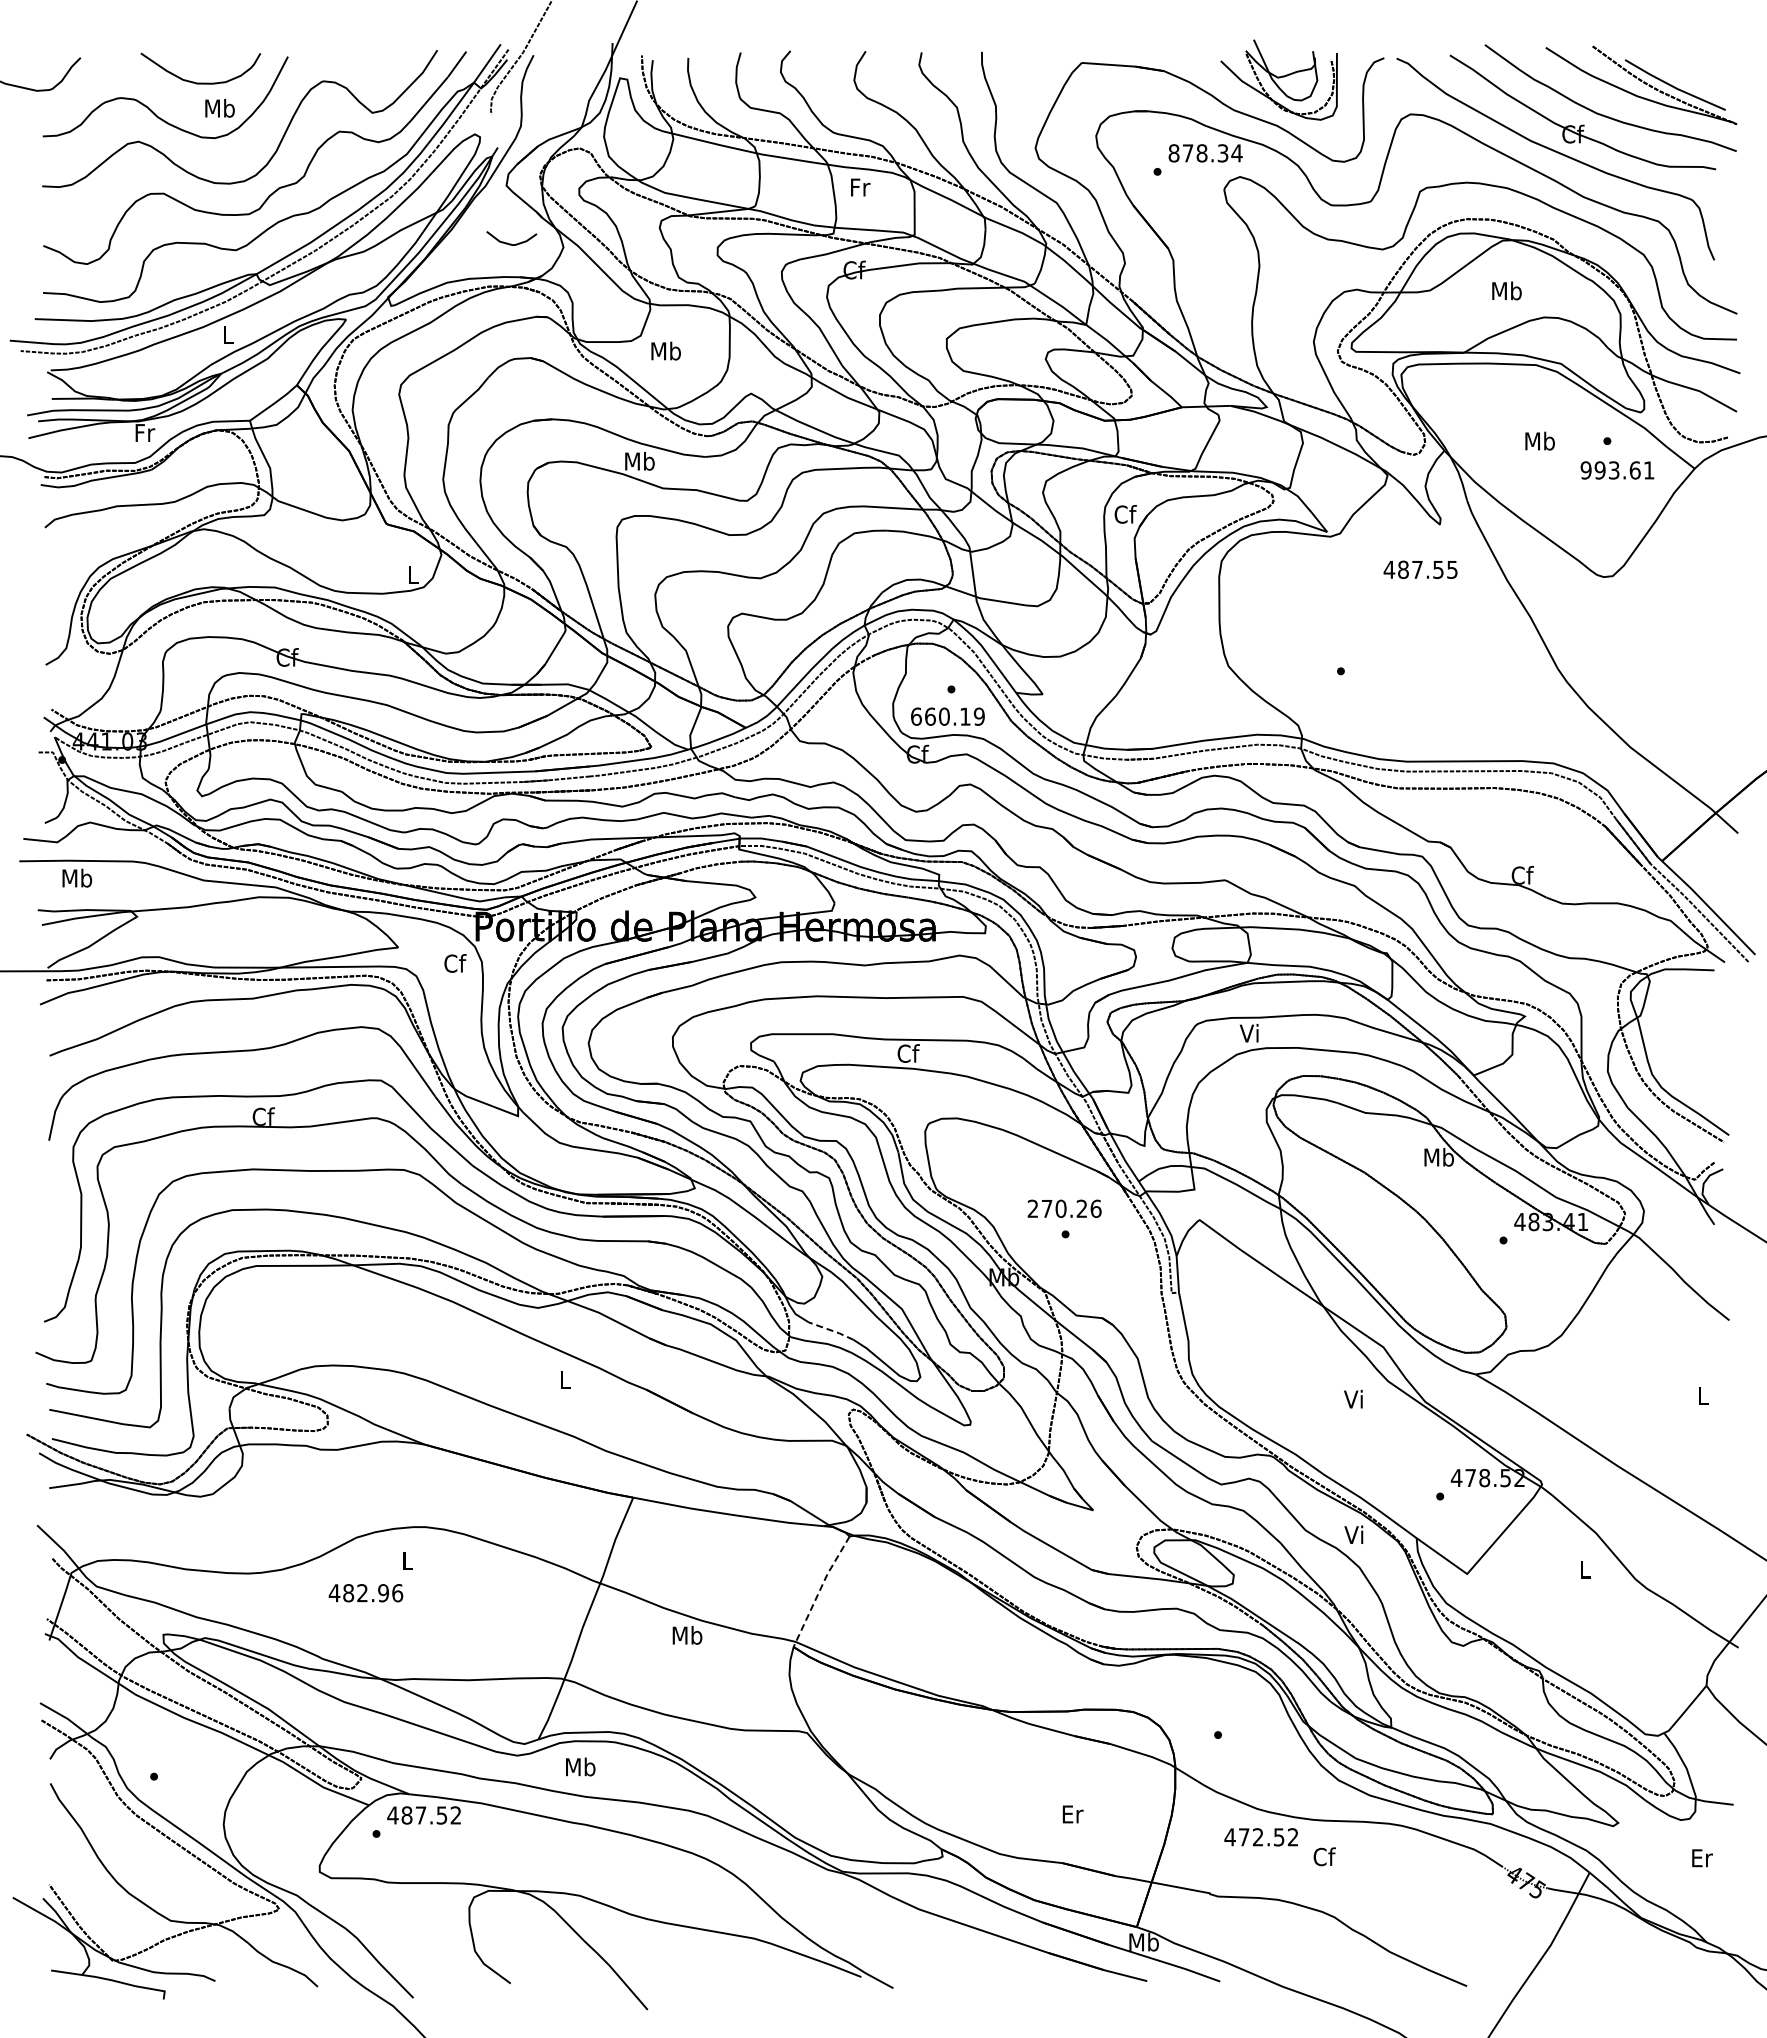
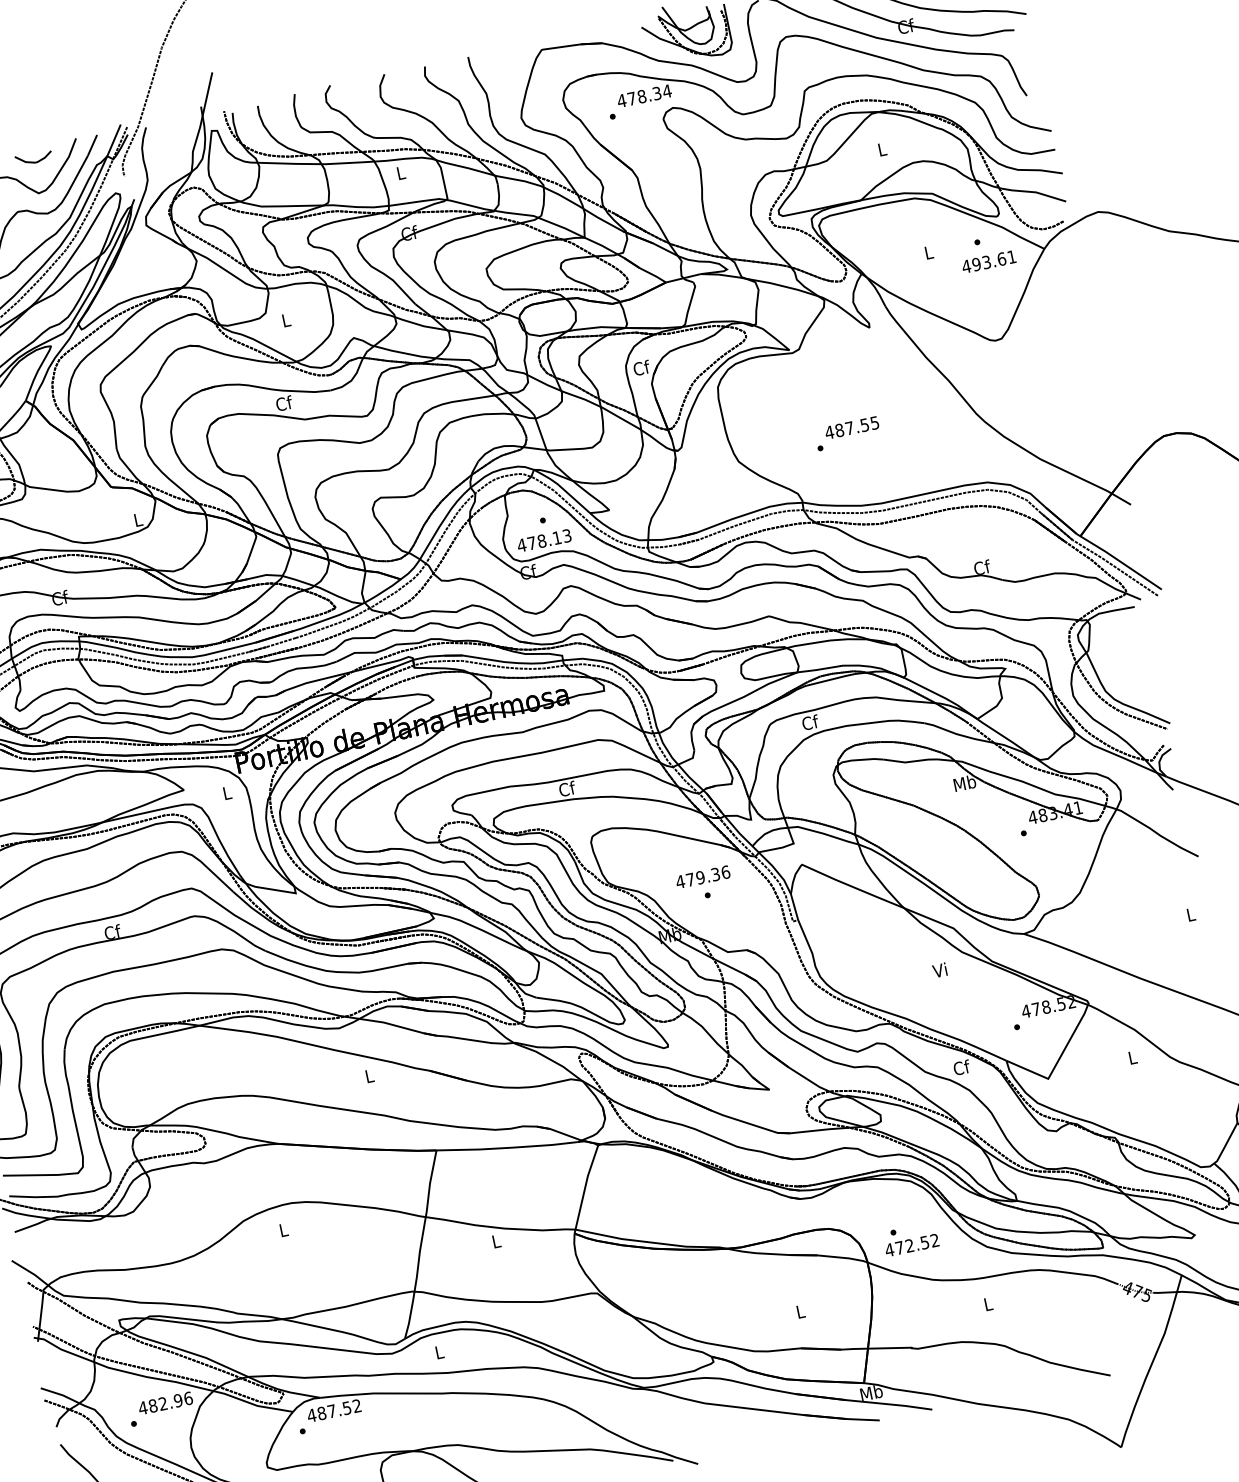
text: (1173, 153) -> (621, 101), 878.34 -> 478.34
text: (860, 187) -> (401, 173), Fr -> L
curve: (511, 243) -> (34, 161), moved
text: (1506, 290) -> (881, 149), Mb -> L
text: (665, 350) -> (285, 319), Mb -> L
text: (1539, 440) -> (928, 252), Mb -> L
text: (639, 460) -> (283, 403), Mb -> Cf
text: (1585, 470) -> (966, 266), 993.61 -> 493.61
text: (1420, 569) -> (851, 427), moved
text: (947, 716) -> (544, 540), 660.19 -> 478.13
text: (455, 963) -> (227, 792), Cf -> L
text: (1250, 1033) -> (810, 722), Vi -> Cf
text: (1057, 1208) -> (697, 877), 270.26 -> 479.36
line: (831, 1330) -> (553, 1000), dashed -> solid
text: (1355, 1534) -> (961, 1067), Vi -> Cf
line: (820, 1590) -> (585, 1188), dashed -> solid
text: (365, 1593) -> (165, 1403), moved
text: (687, 1635) -> (496, 1241), Mb -> L
text: (580, 1766) -> (439, 1351), Mb -> L
text: (1072, 1814) -> (800, 1311), Er -> L
text: (1260, 1837) -> (911, 1245), moved
text: (1324, 1856) -> (988, 1303), Cf -> L

